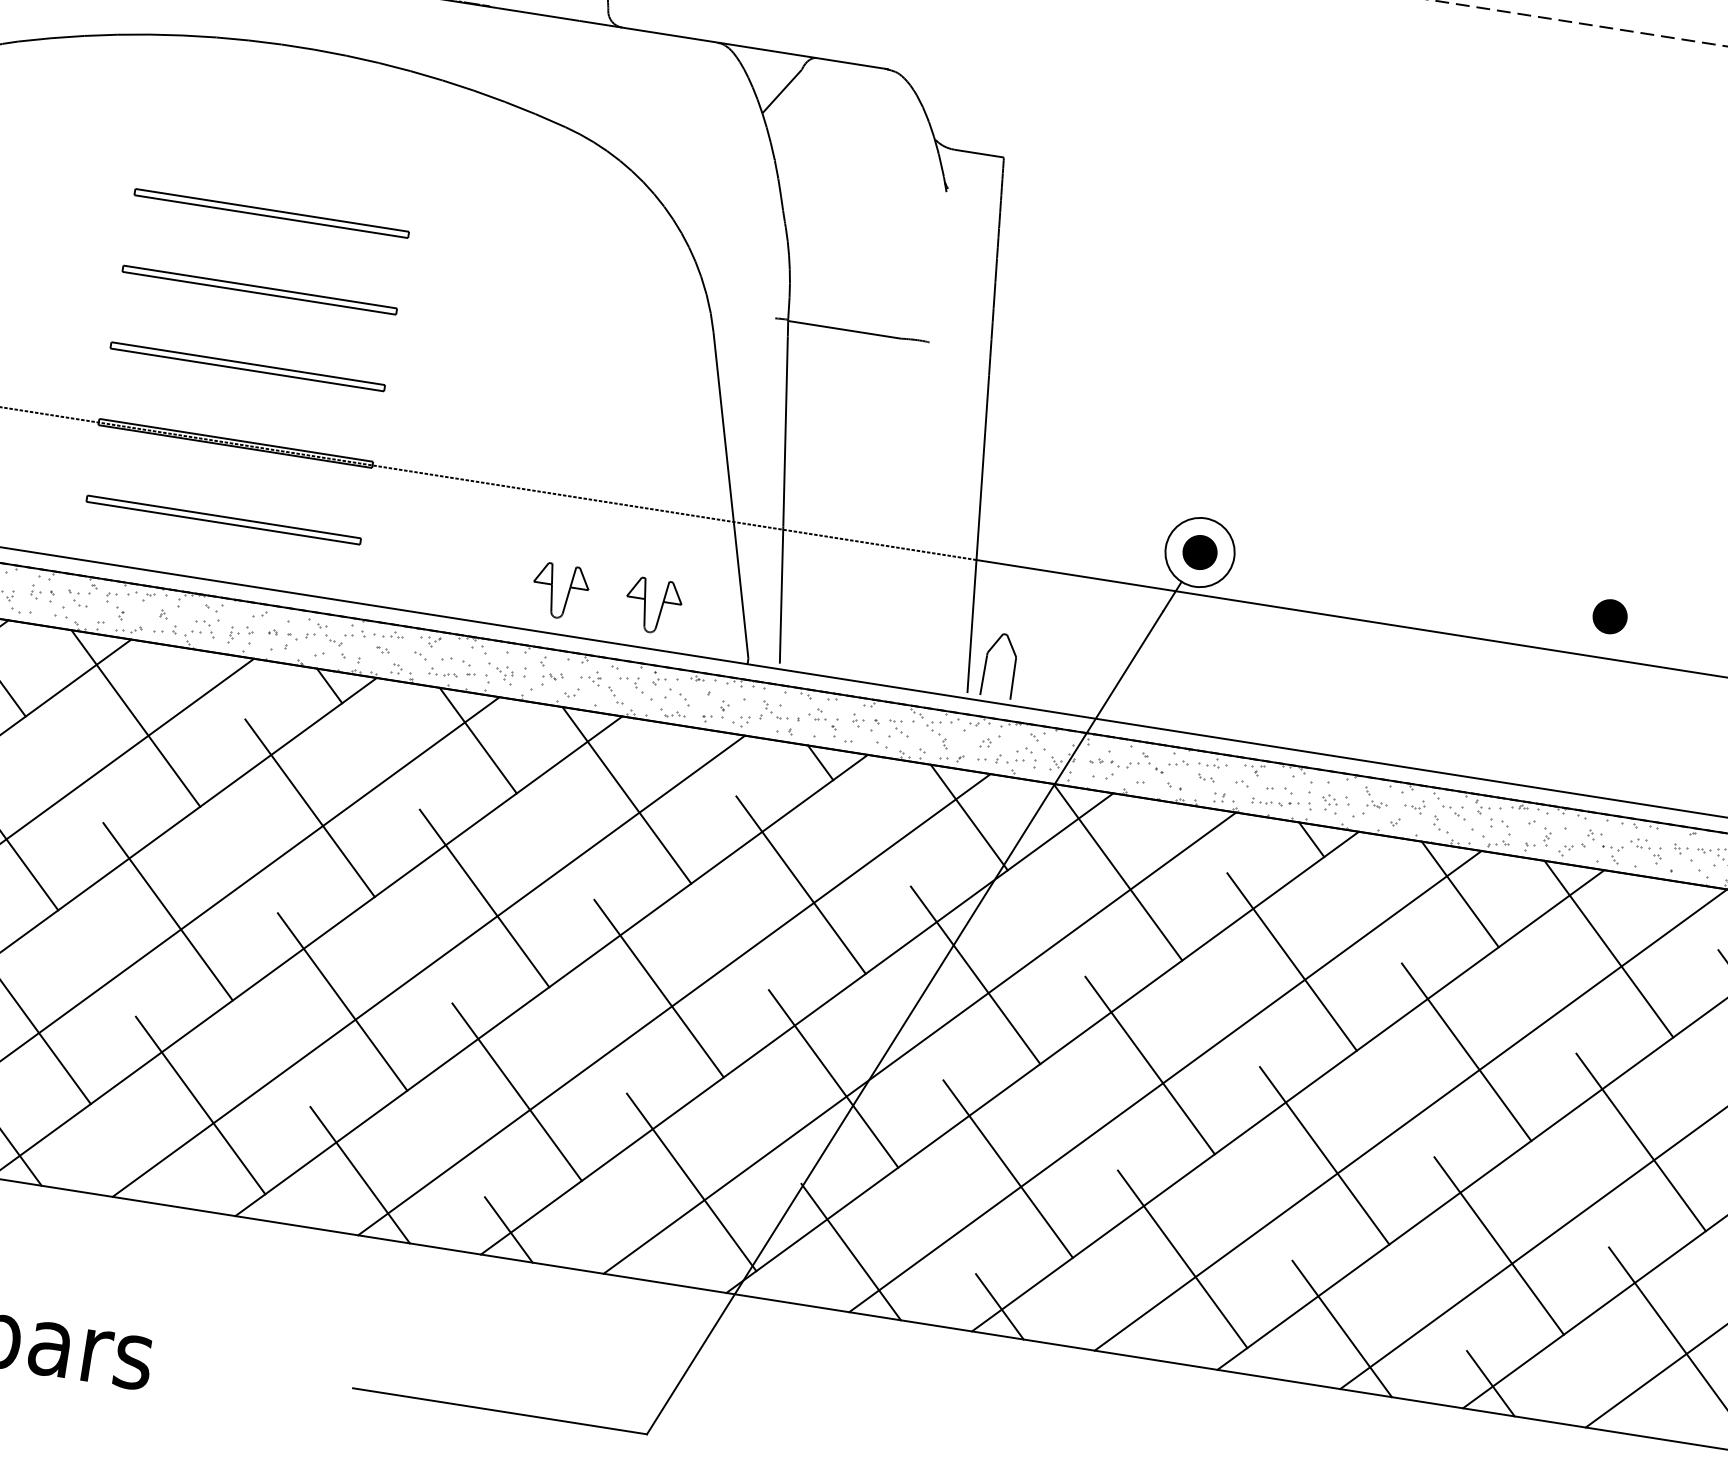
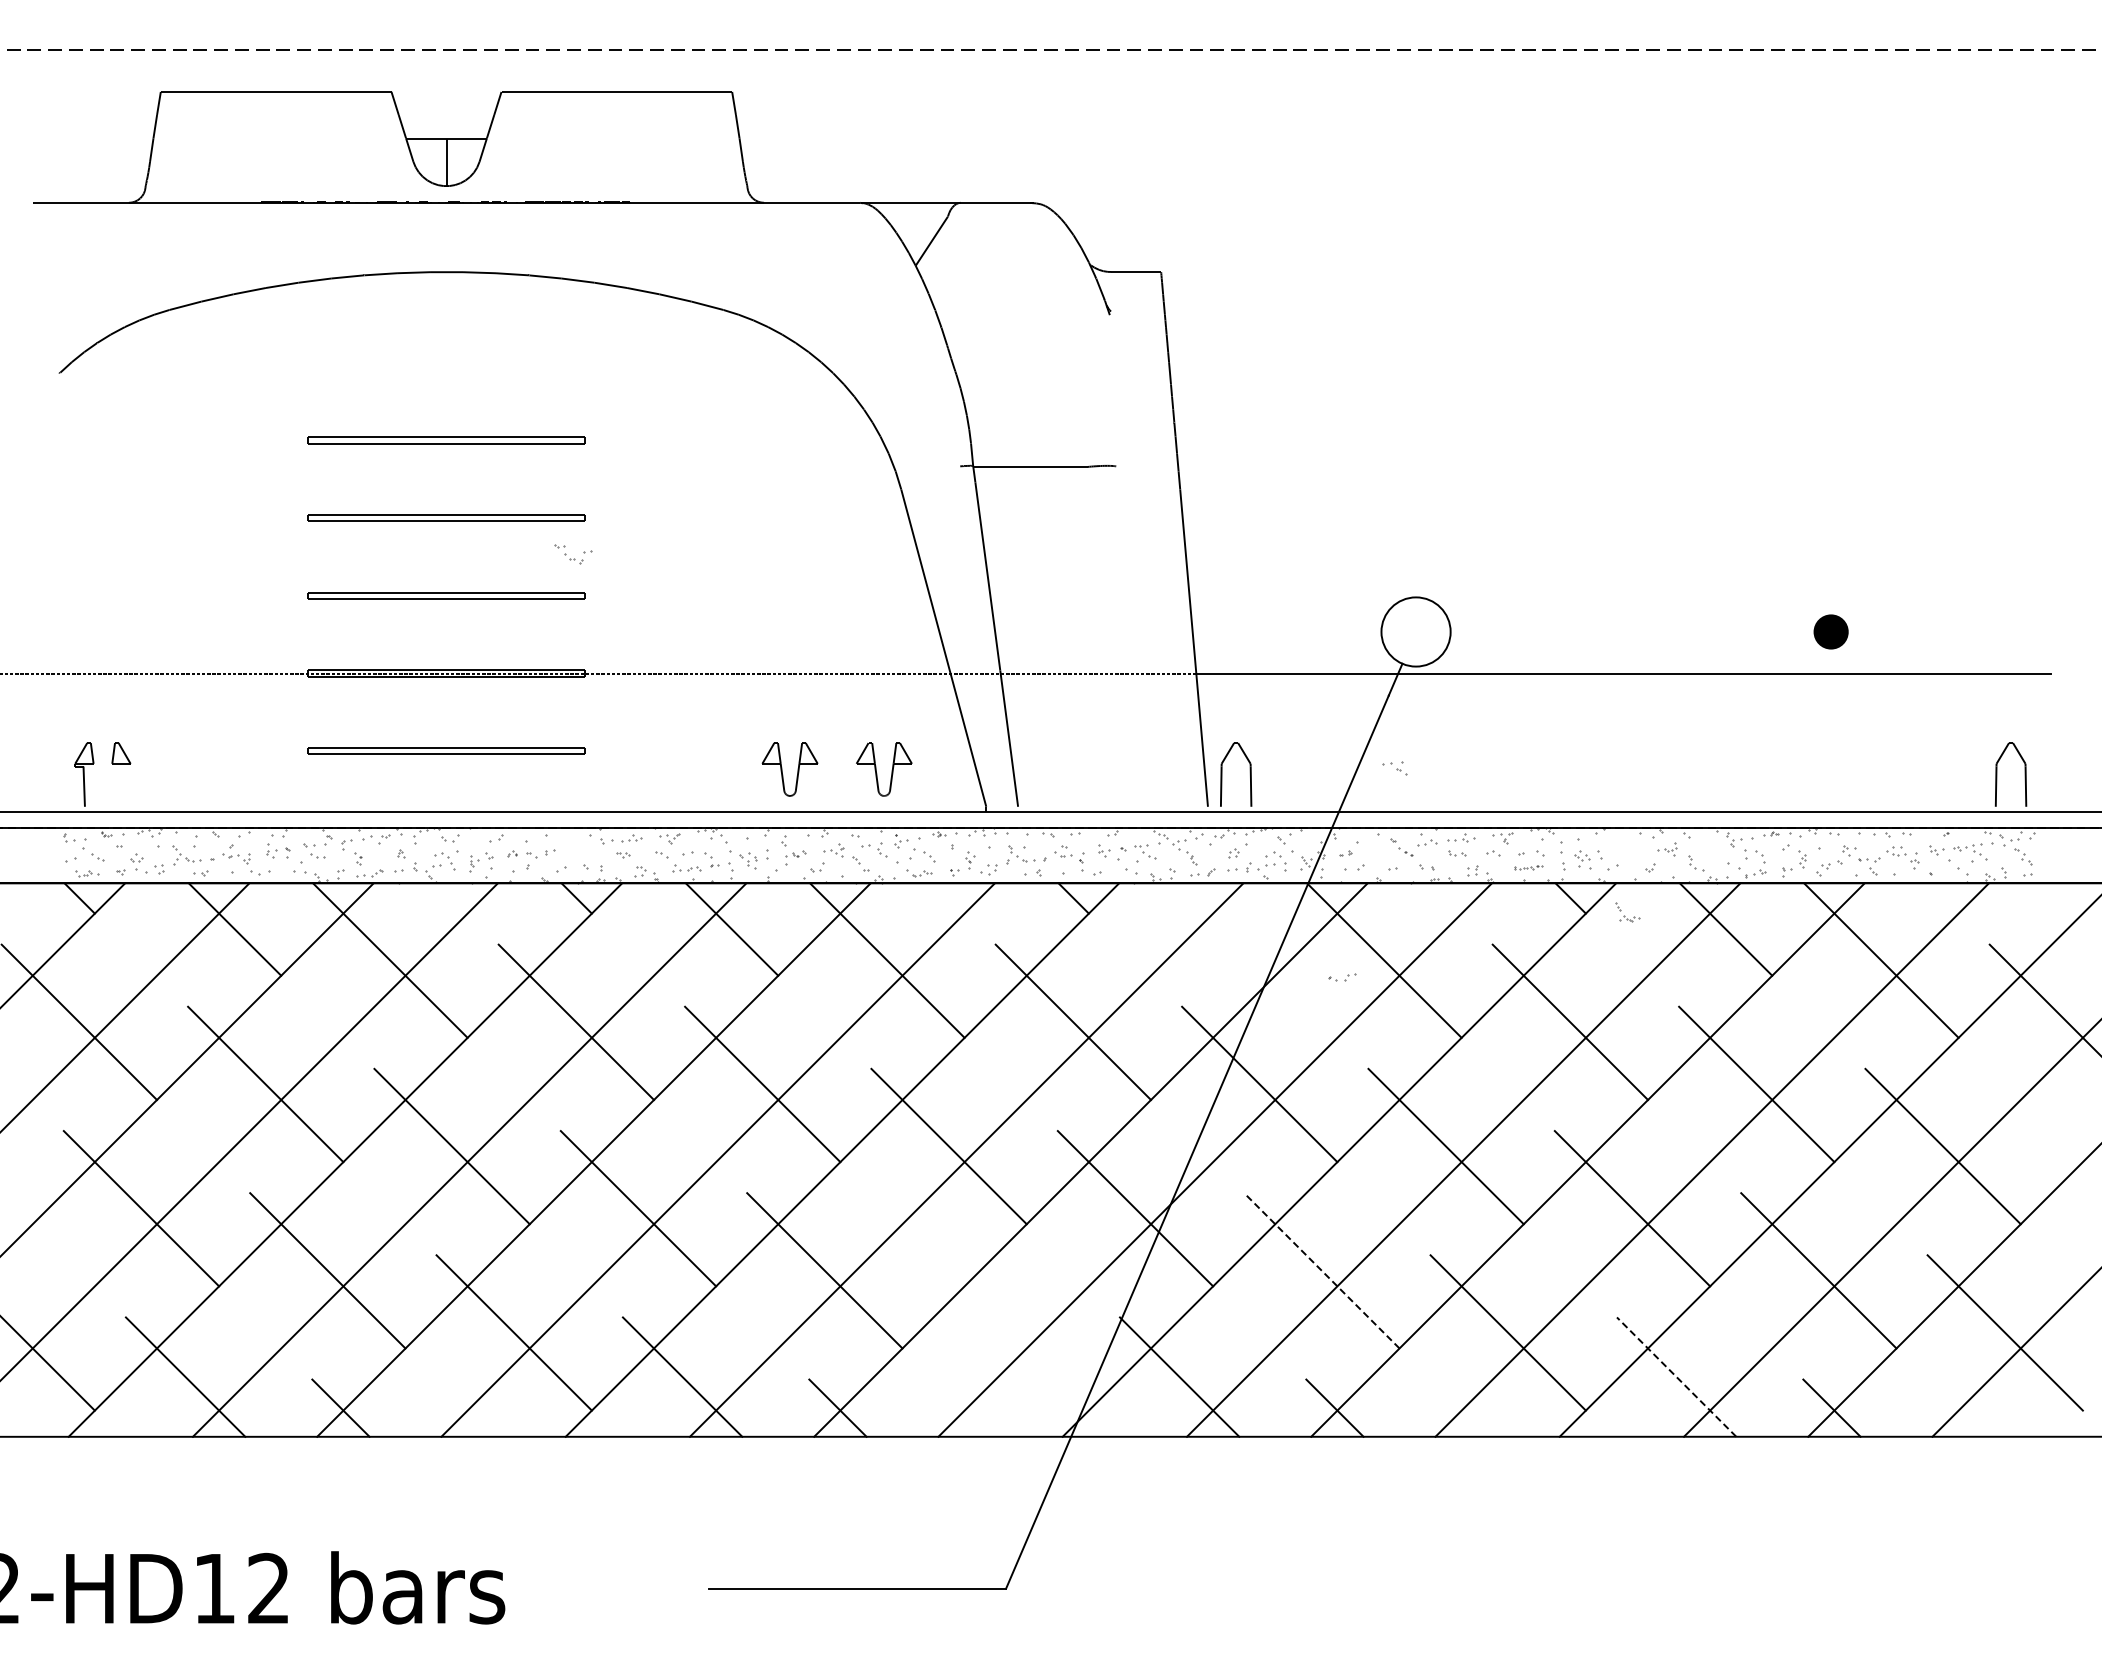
part: (1199, 551) -> (1415, 631), removed
part: (334, 636) -> (573, 554), moved
part: (1124, 763) -> (1342, 977), moved
part: (1375, 798) -> (1627, 912), moved
part: (1274, 802) -> (1528, 867), size x0.6
part: (1453, 812) -> (1394, 768), moved
line: (968, 817) -> (1228, 929), removed
line: (1007, 1168) -> (1321, 1270), solid -> dashed
line: (691, 1181) -> (1010, 1332), removed
line: (1342, 1328) -> (1676, 1376), solid -> dashed

